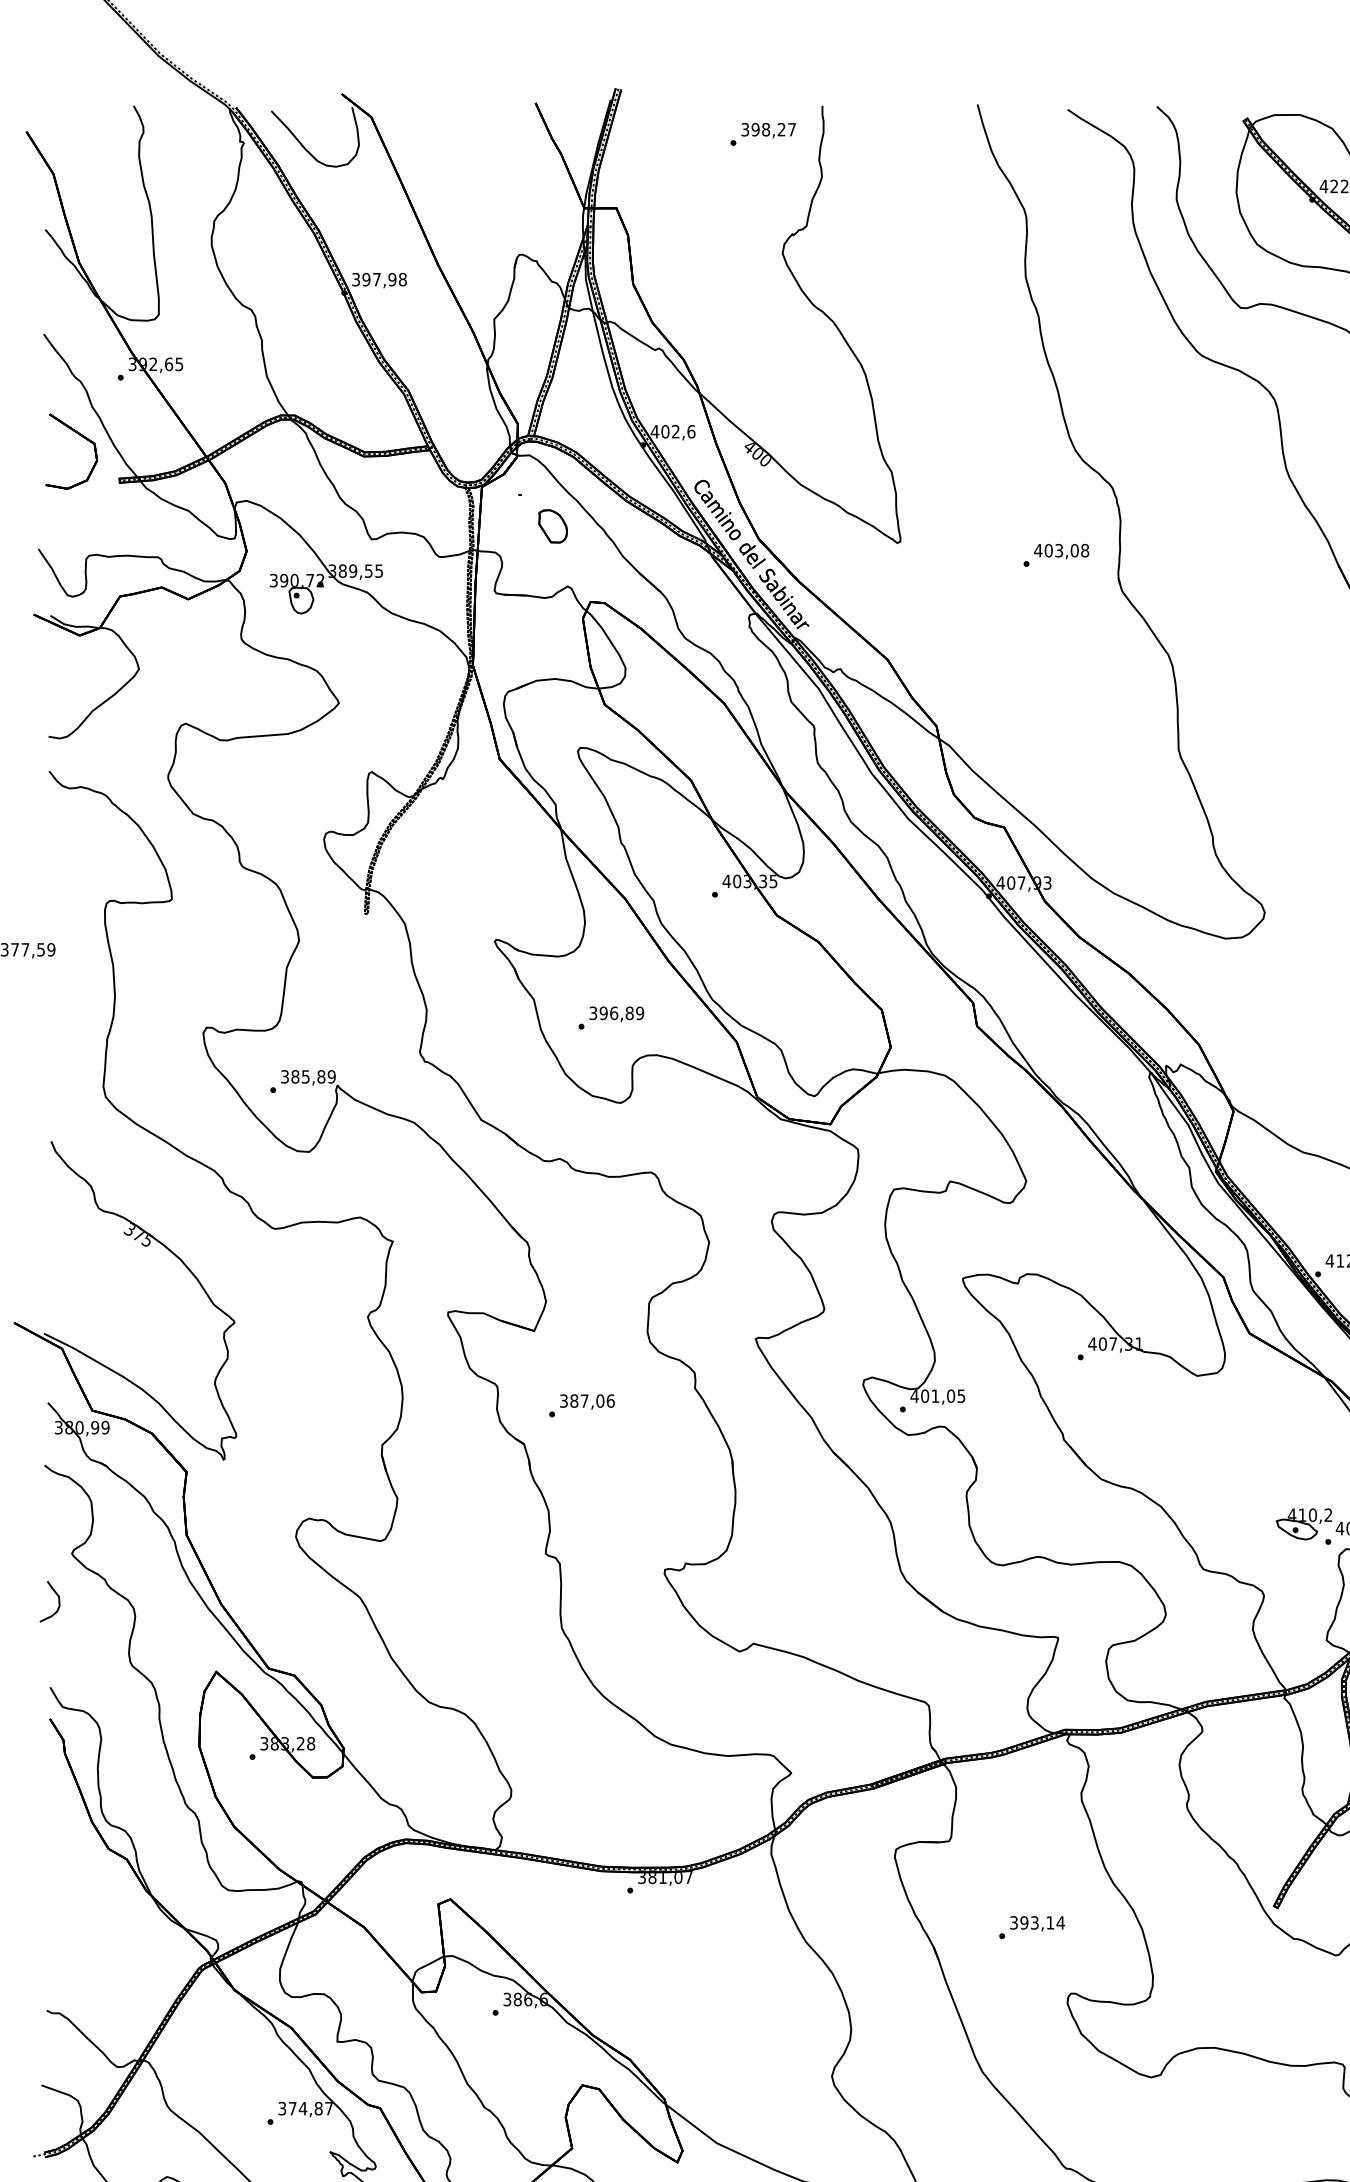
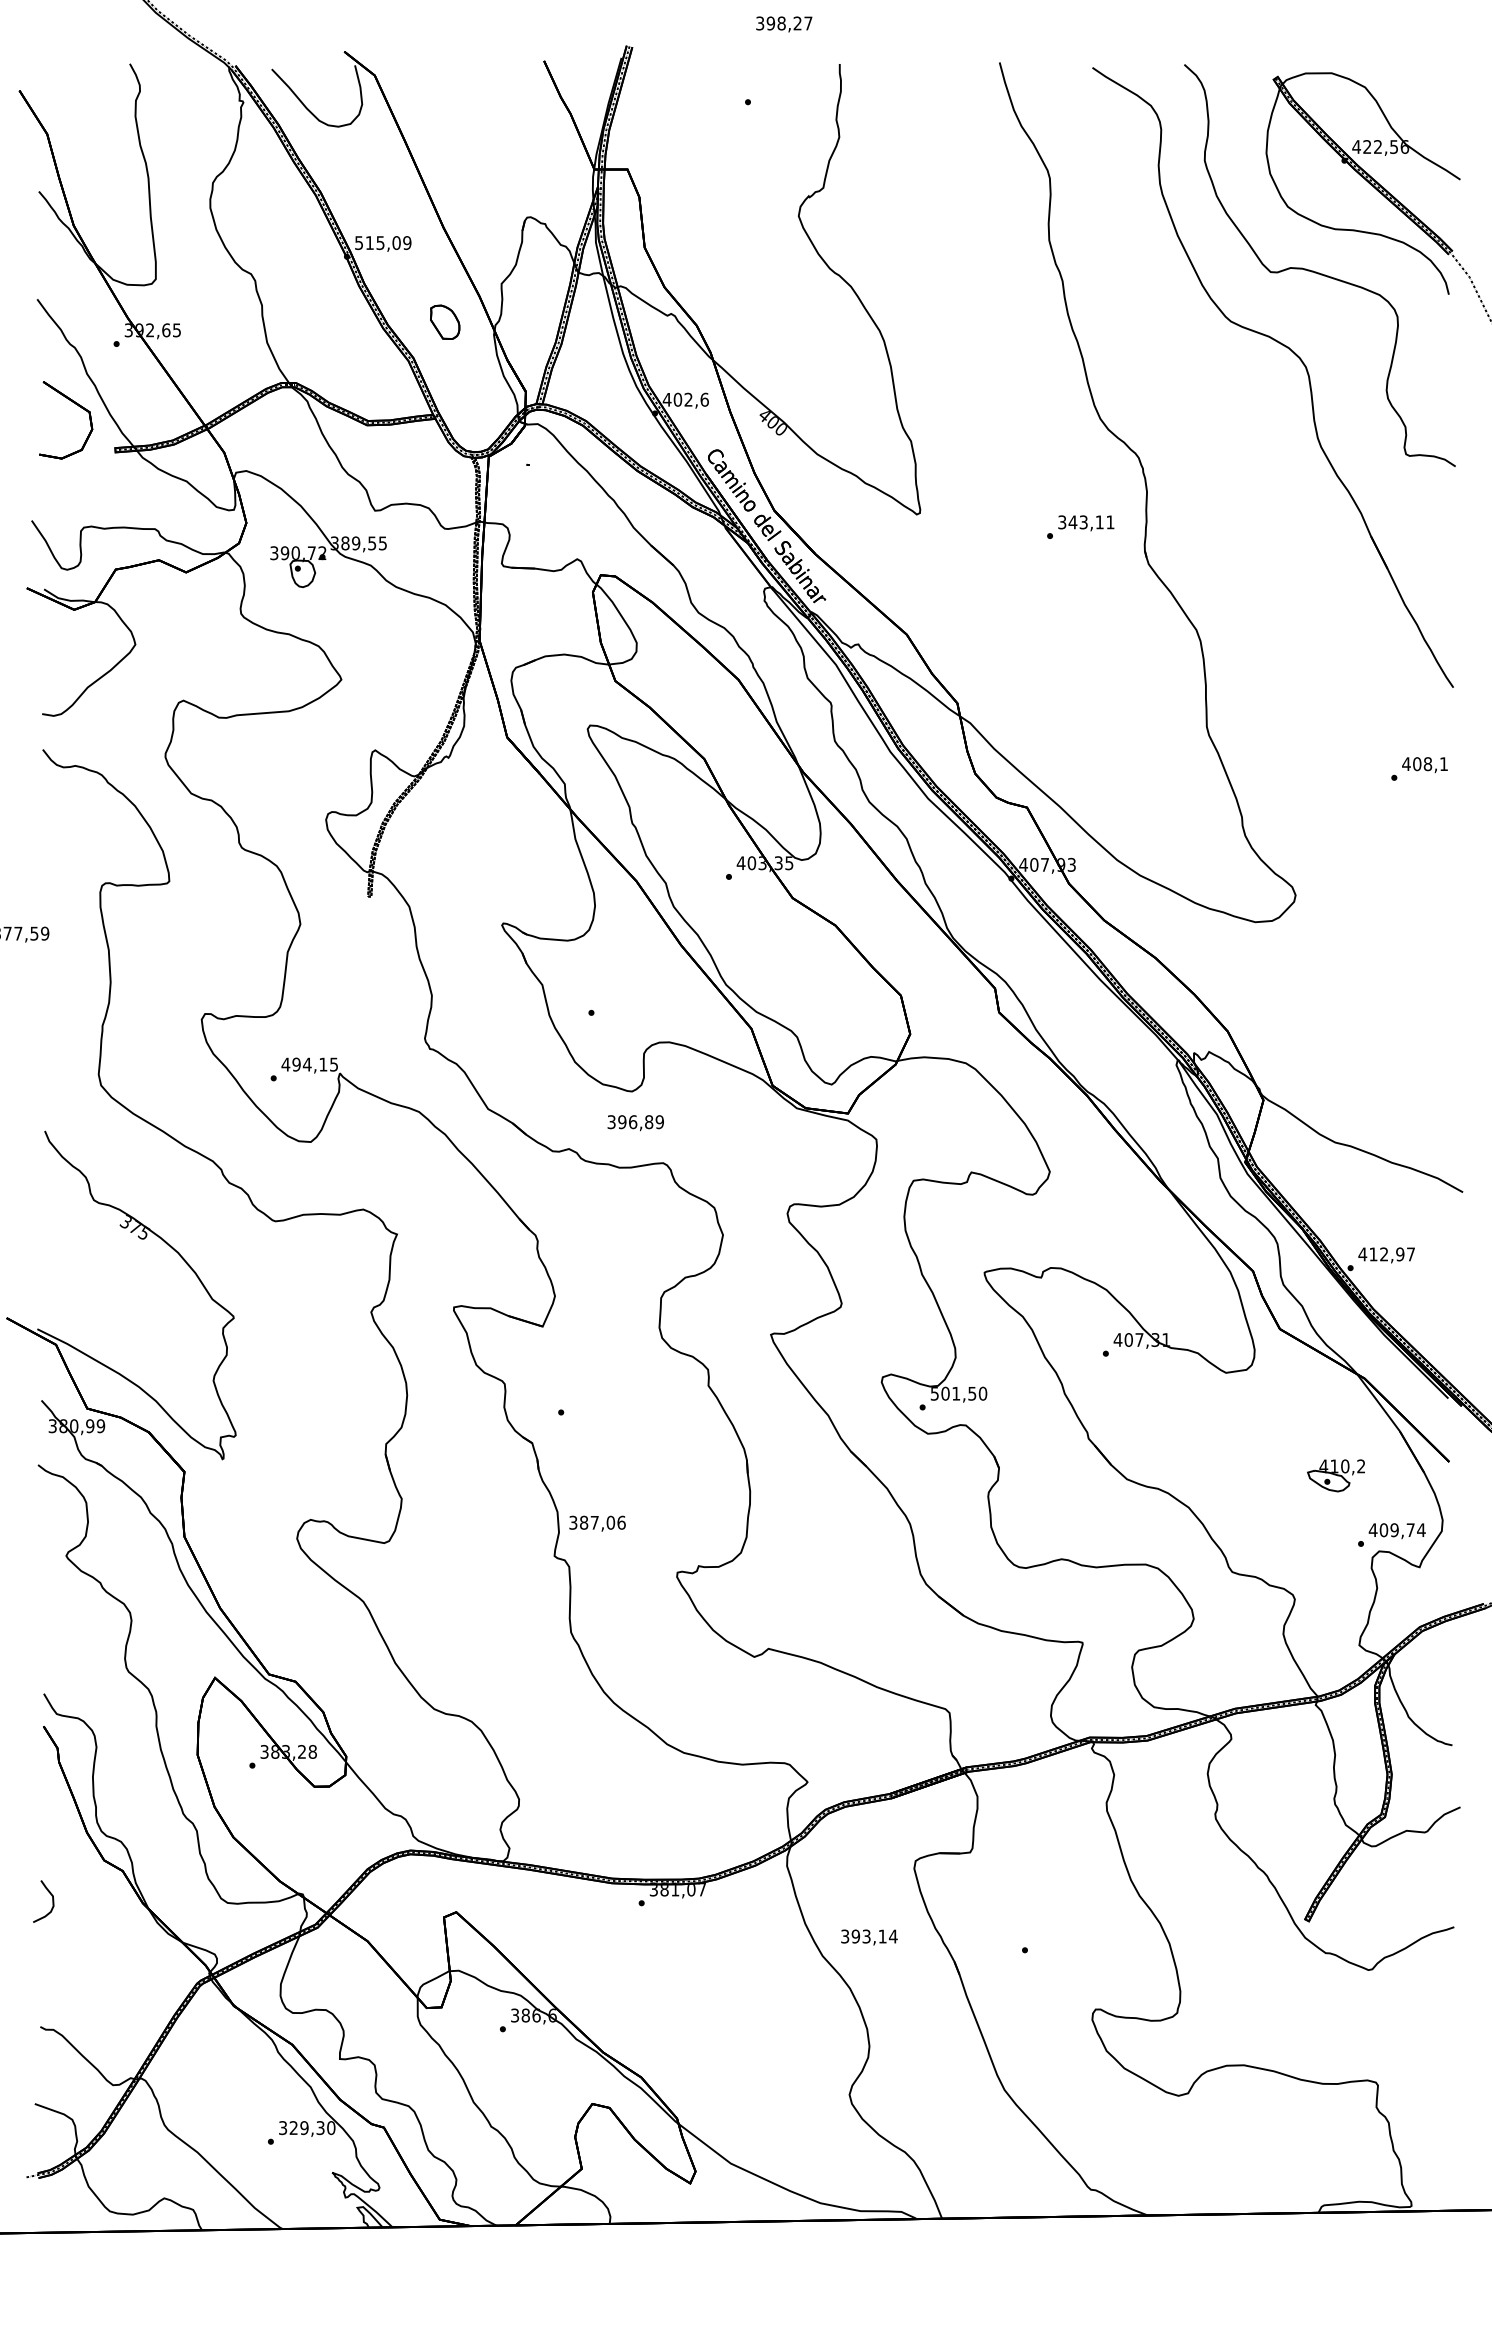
text: (768, 130) -> (784, 24), moved
text: (379, 280) -> (383, 243), 397,98 -> 515,09
part: (553, 525) -> (445, 321), moved
text: (1060, 550) -> (1085, 522), 403,08 -> 343,11
text: (616, 1014) -> (635, 1123), moved
text: (307, 1076) -> (309, 1064), 385,89 -> 494,15
text: (937, 1395) -> (958, 1393), 401,05 -> 501,50
text: (587, 1401) -> (597, 1523), moved
part: (1303, 1524) -> (1335, 1475), moved
curve: (58, 1601) -> (52, 1901), moved
text: (1037, 1923) -> (869, 1937), moved
text: (310, 2109) -> (312, 2128), 374,87 -> 329,30

